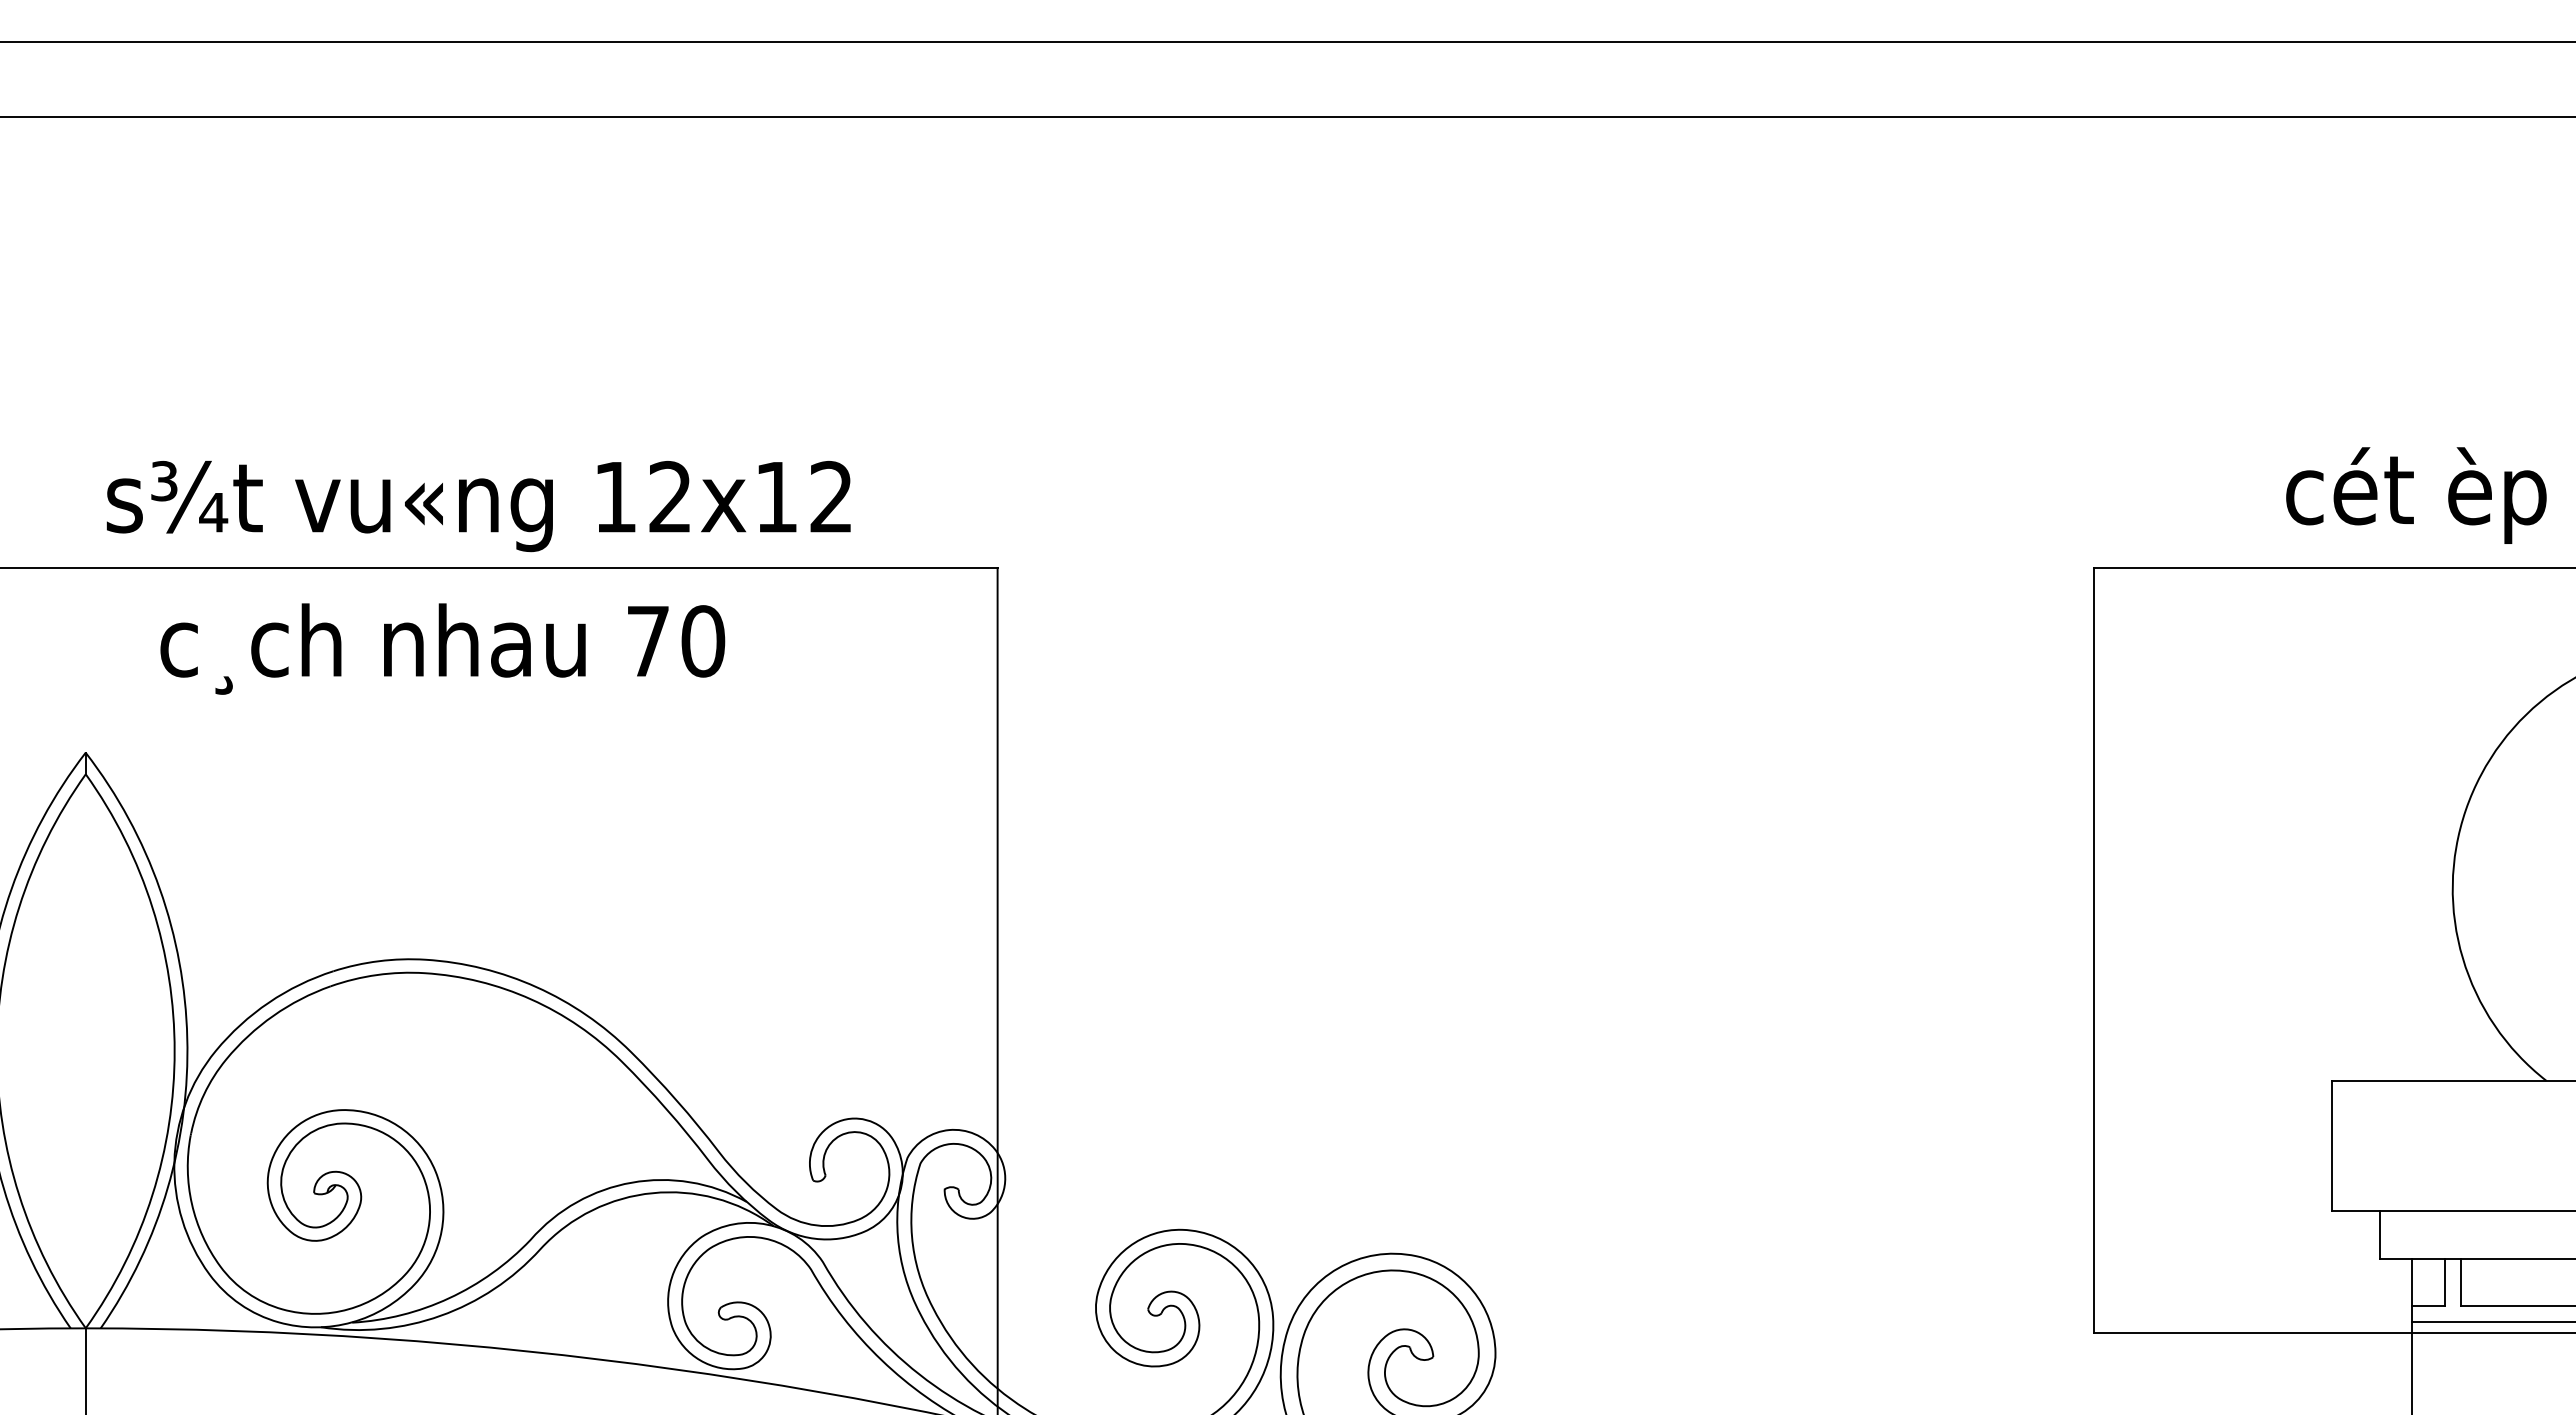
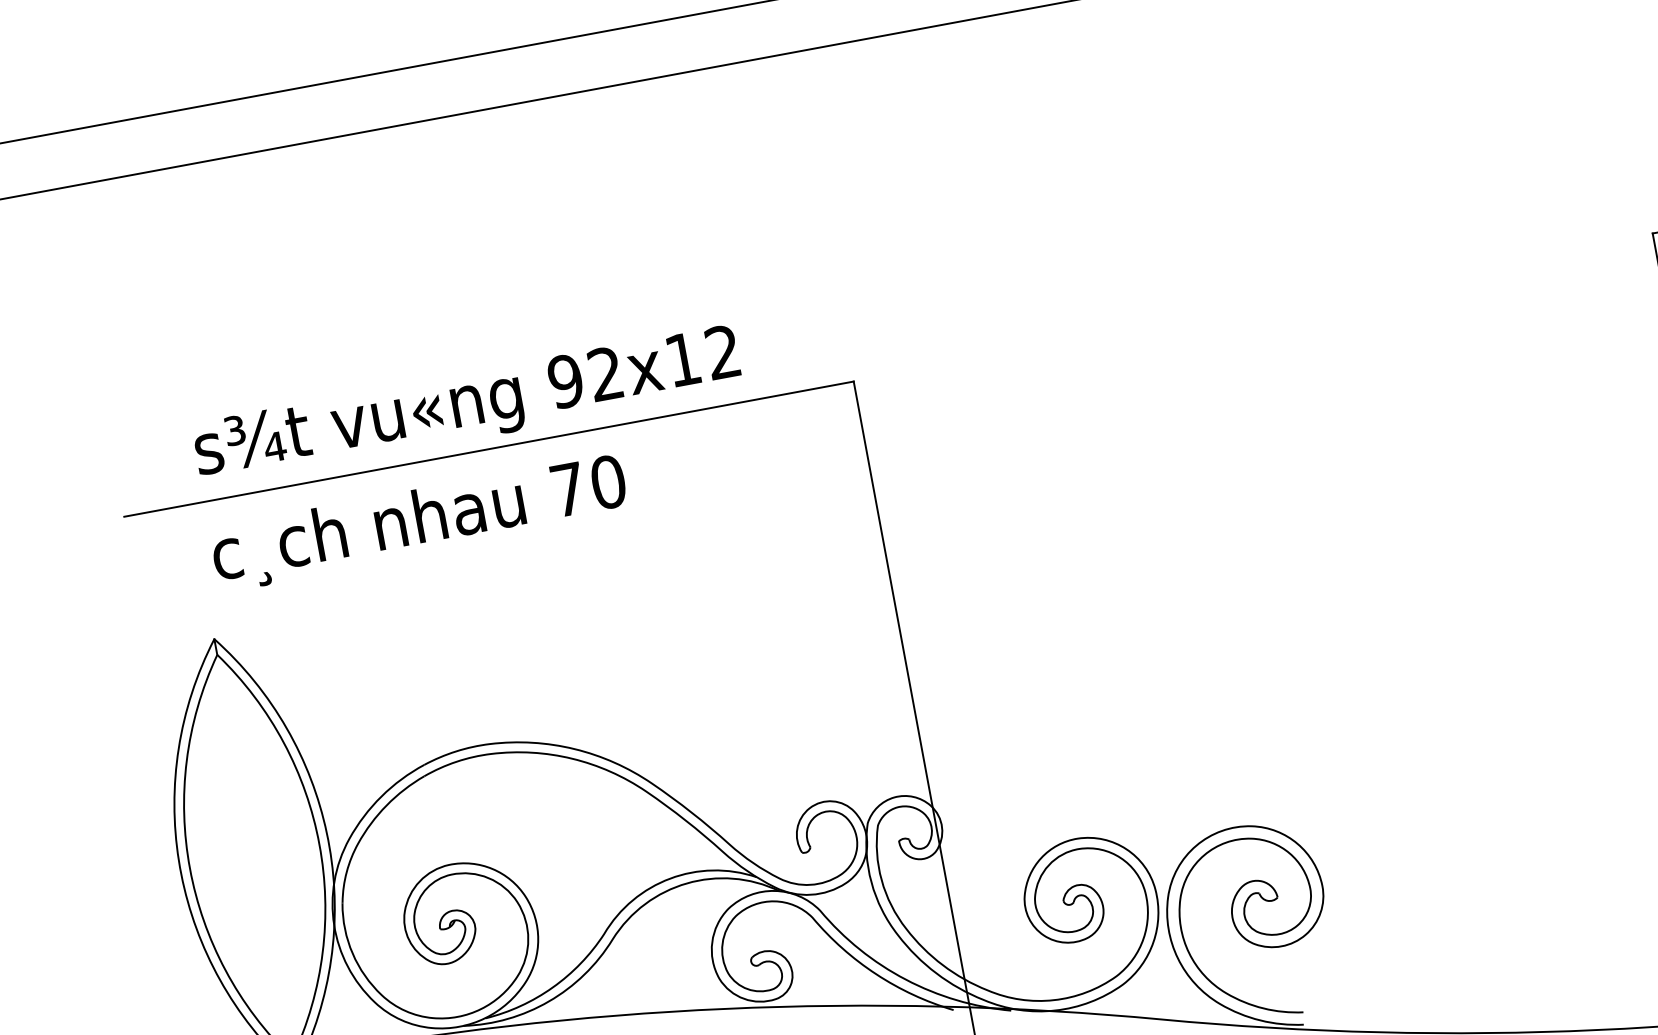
text: (615, 496) -> (565, 380), 12x12 -> 92x12
text: (442, 648) -> (419, 522), moved

